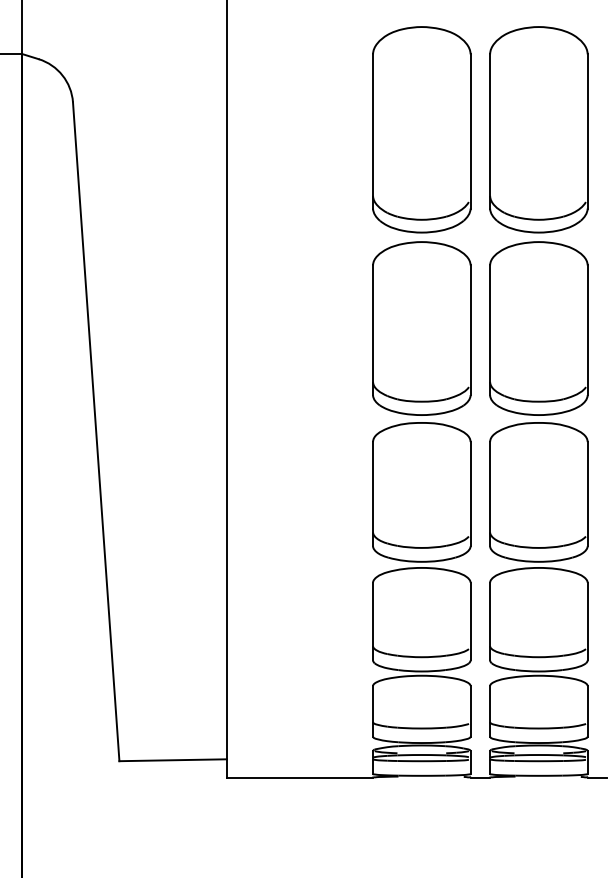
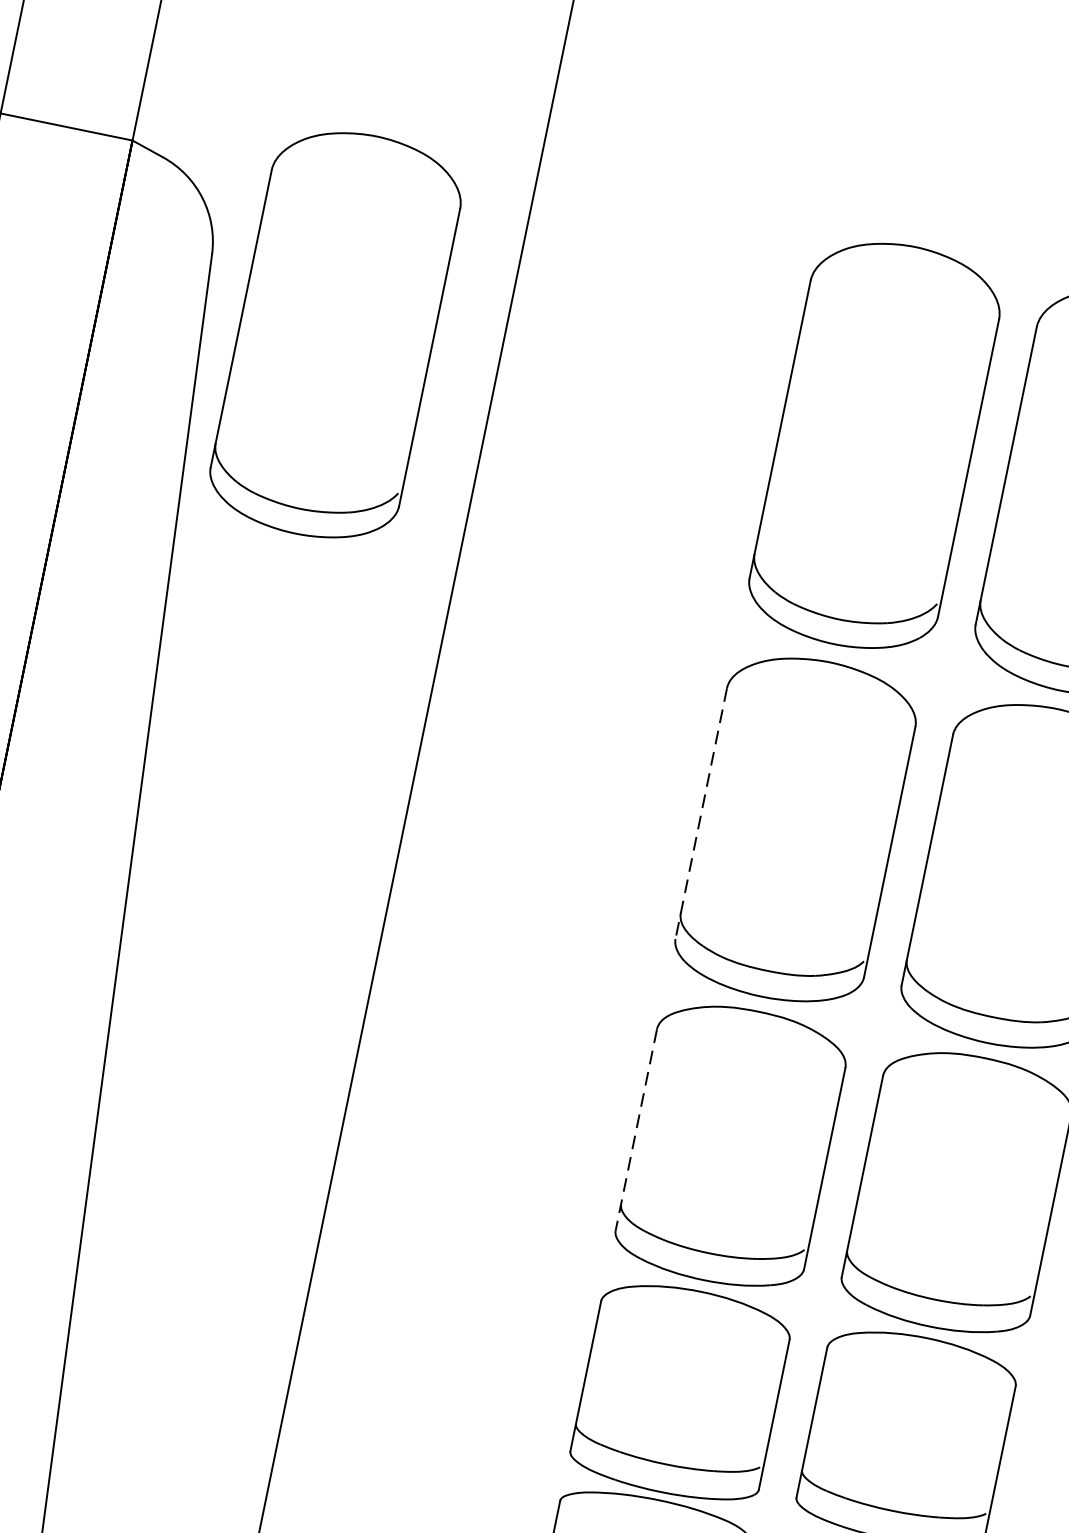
part: (142, 129) -> (335, 334), added
line: (373, 330) -> (702, 814), solid -> dashed
line: (373, 494) -> (637, 1130), solid -> dashed

